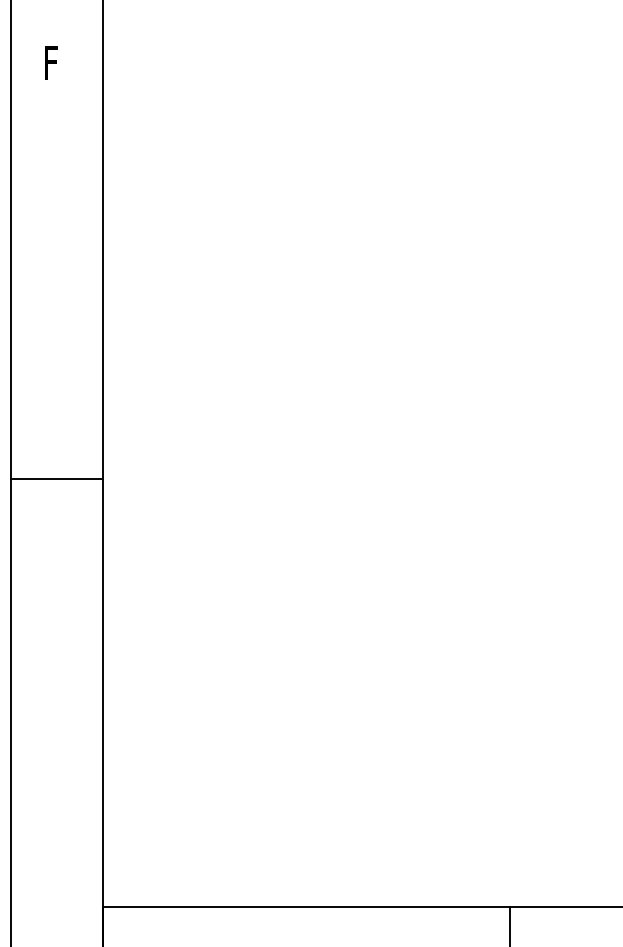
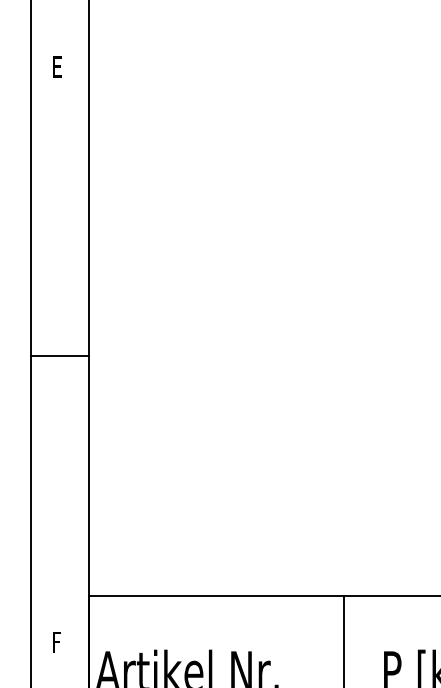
text: (54, 61) -> (58, 66), F -> E
line: (55, 480) -> (59, 356), moved

